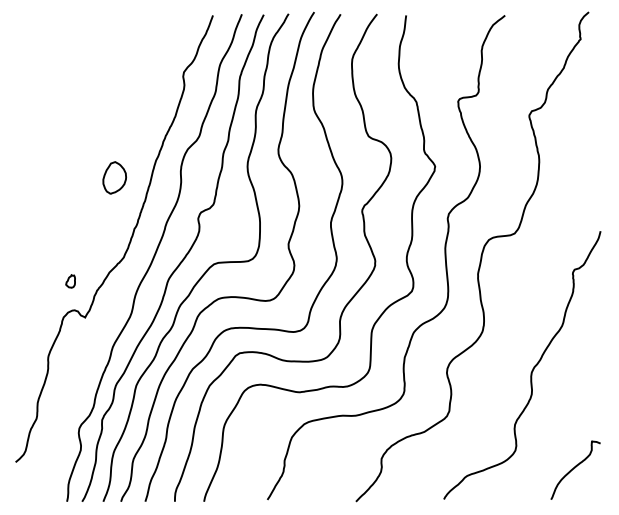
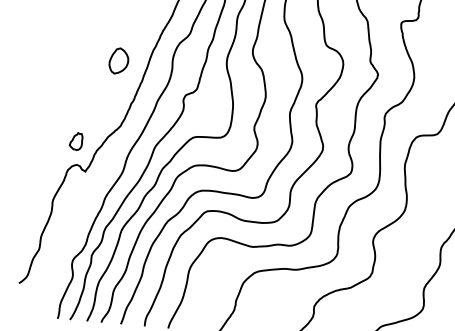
part: (70, 281) -> (76, 141), size x1.67

